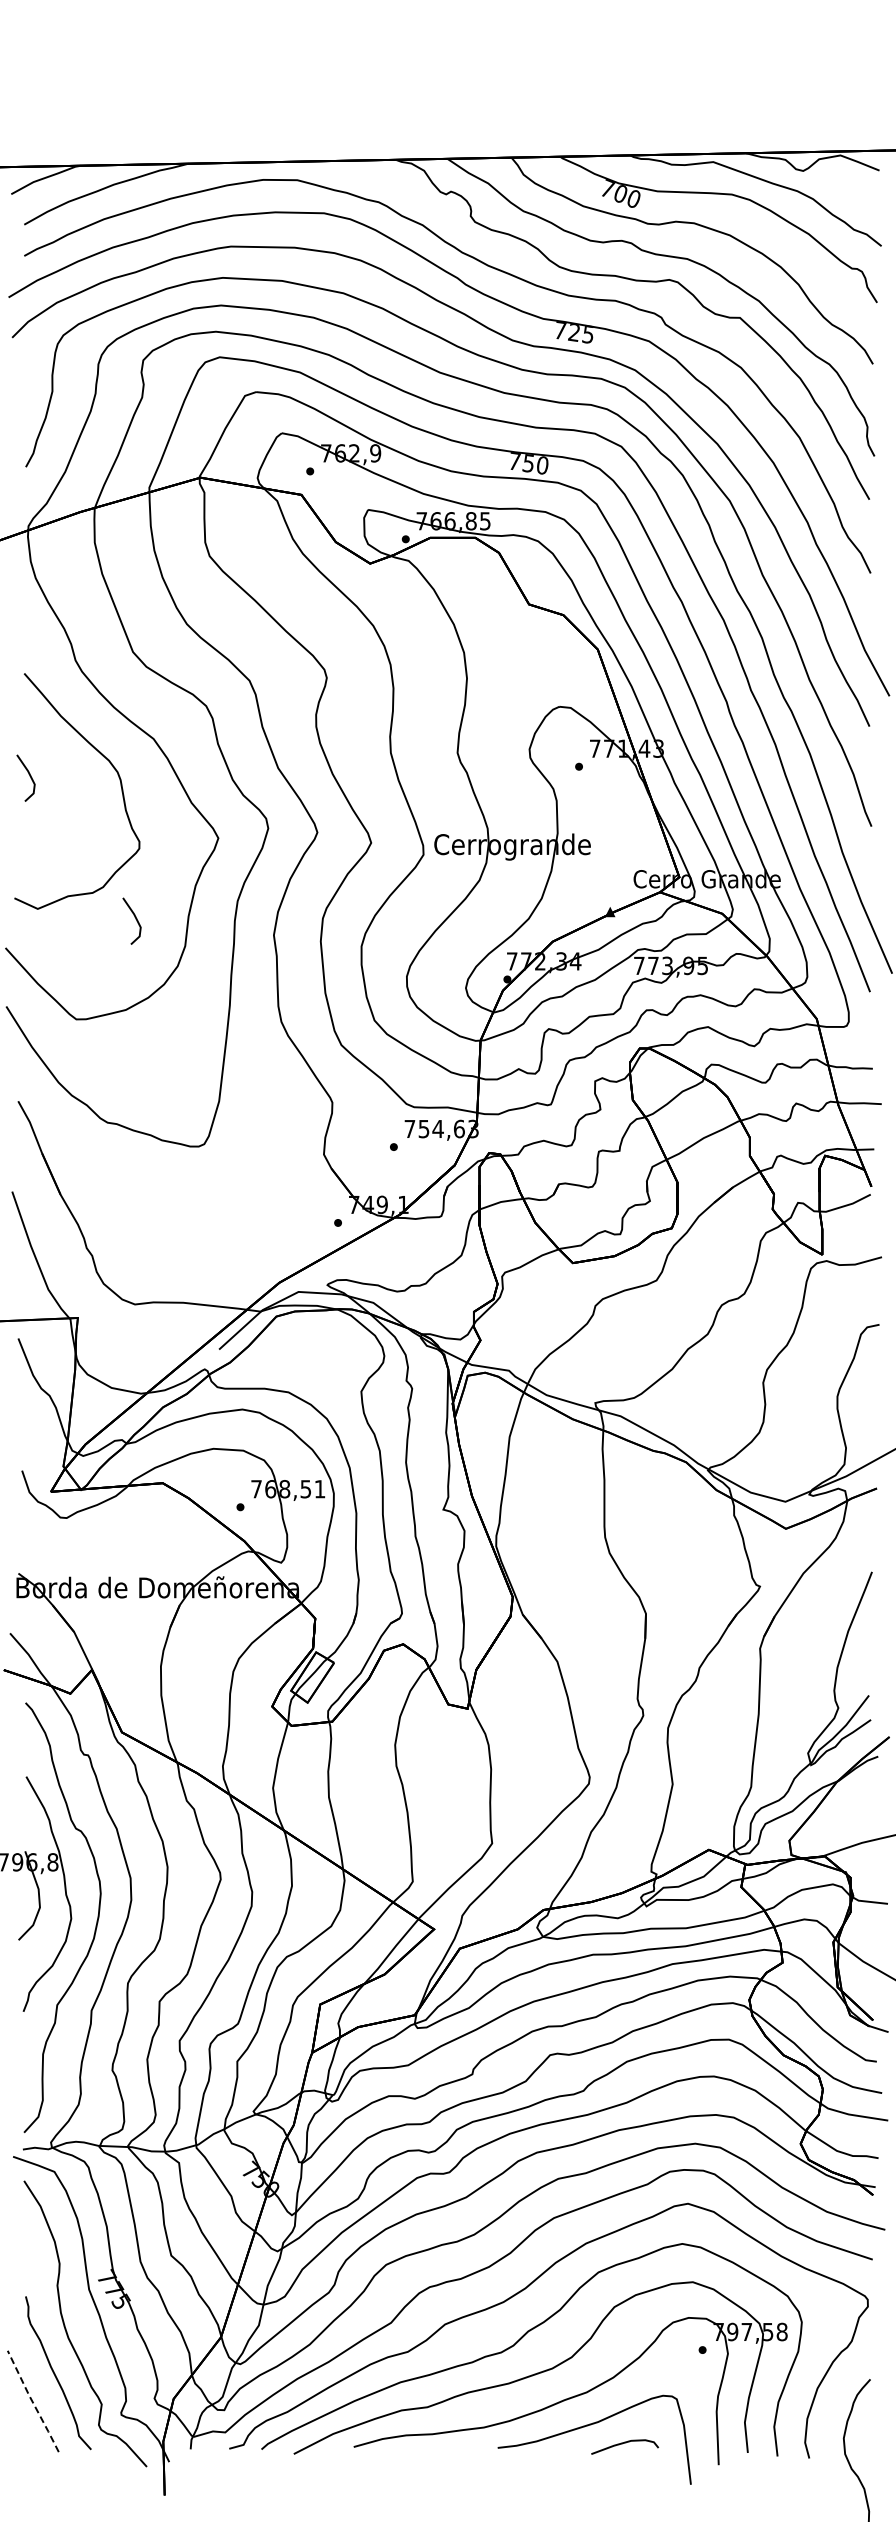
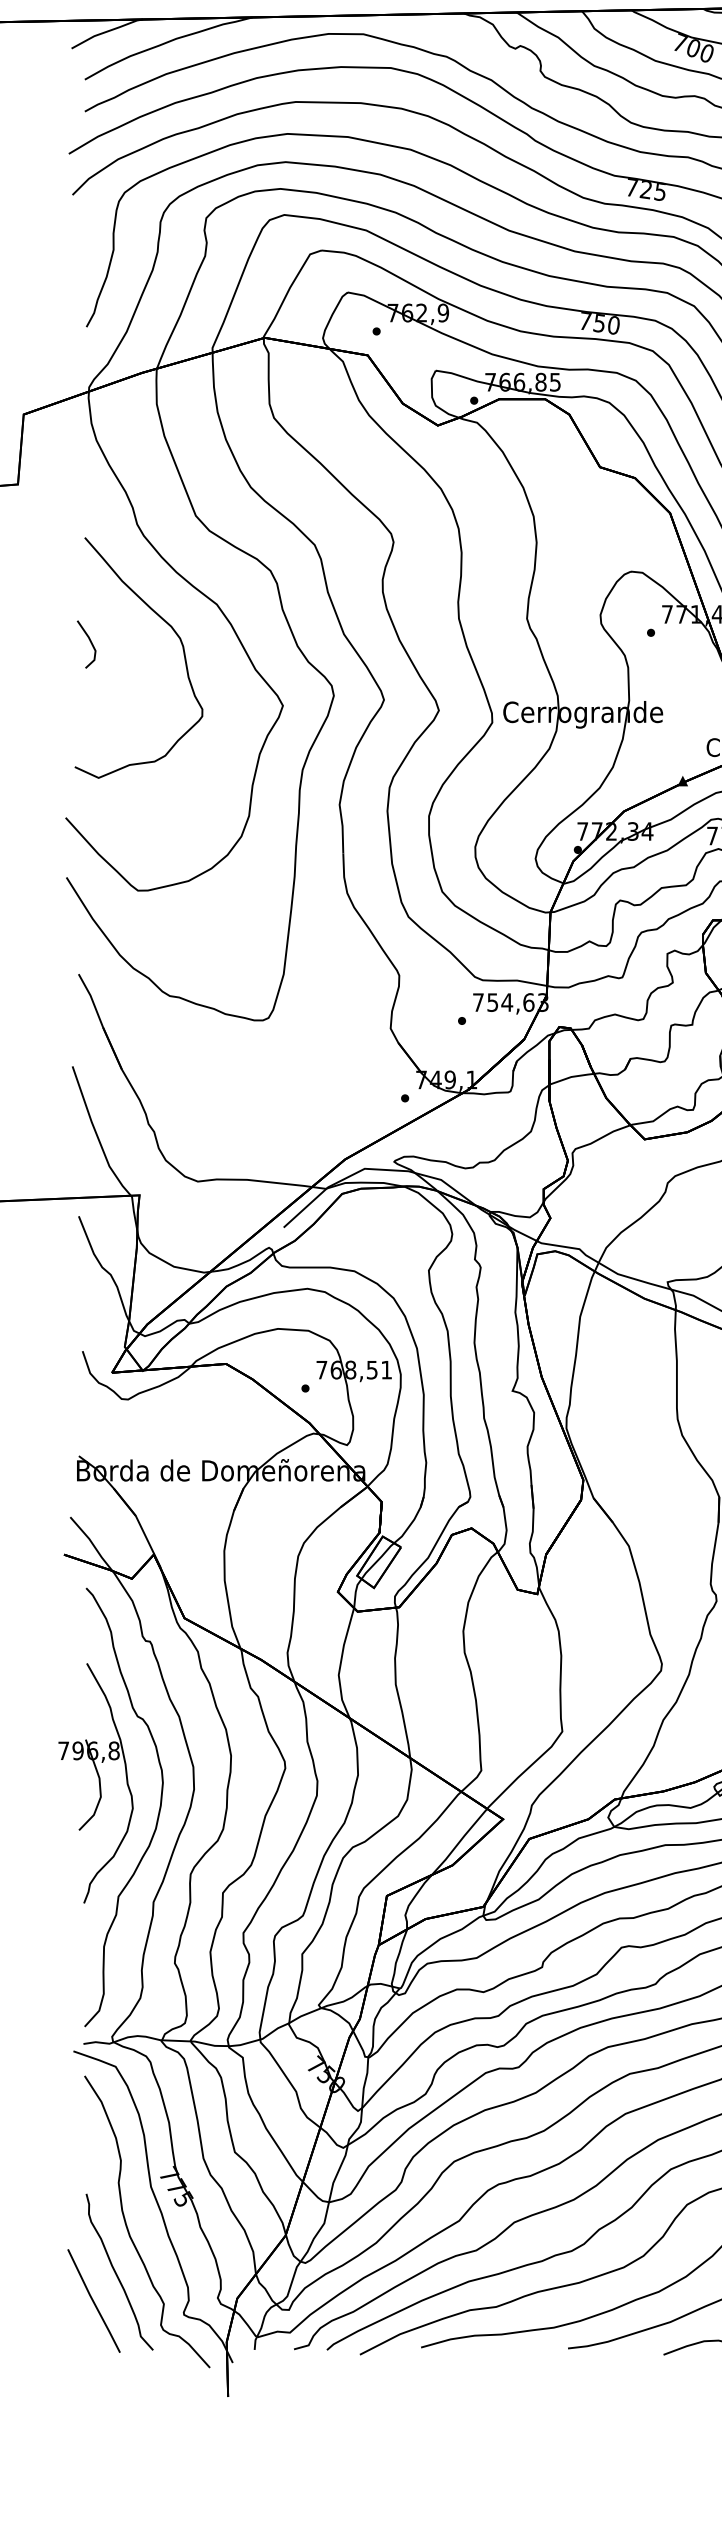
line: (135, 919) -> (198, 788), removed
line: (32, 2401) -> (93, 2301), dashed -> solid

